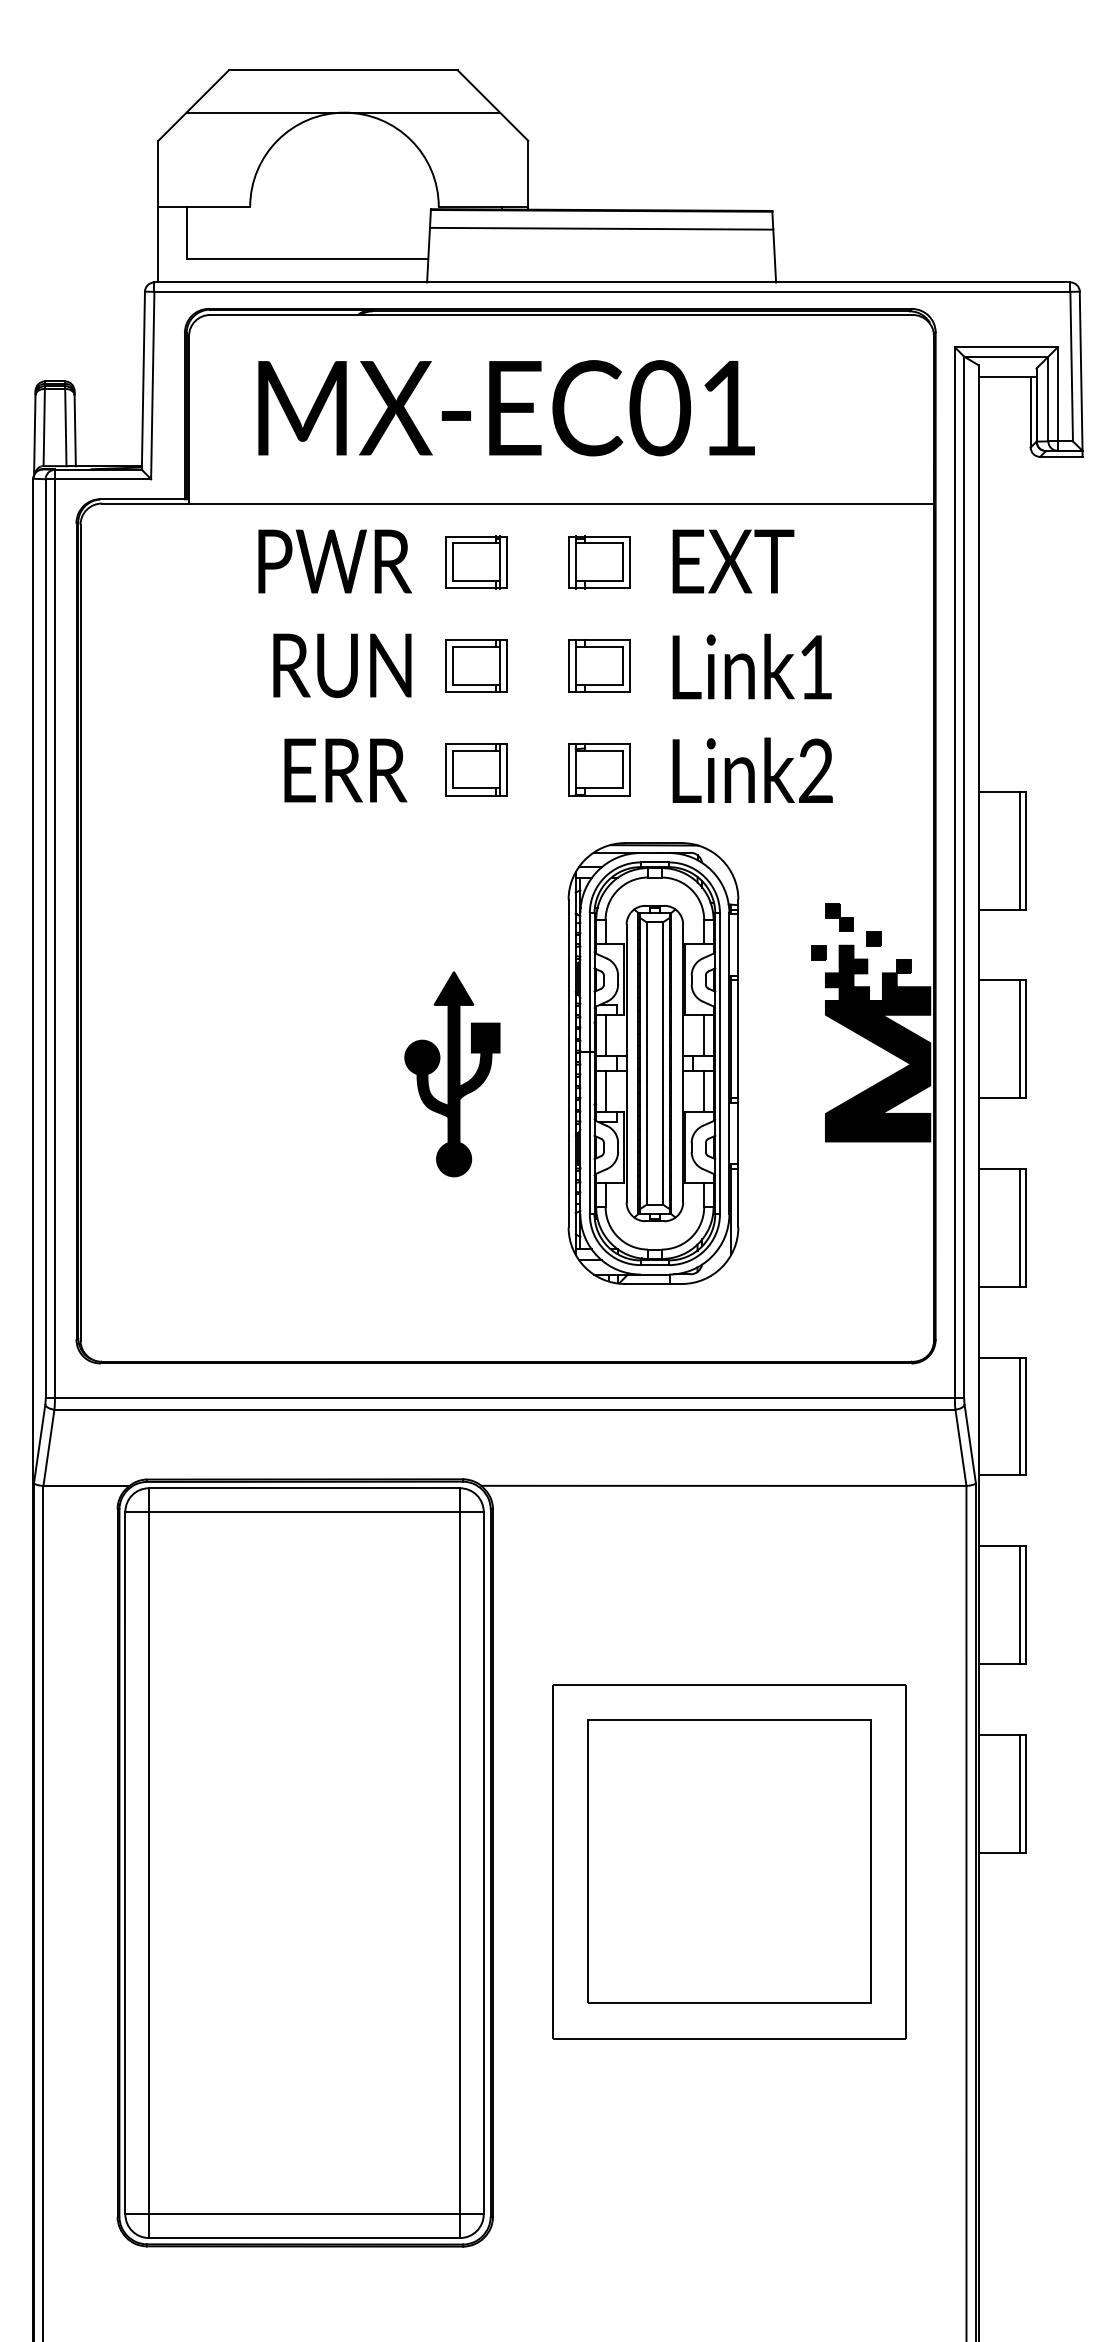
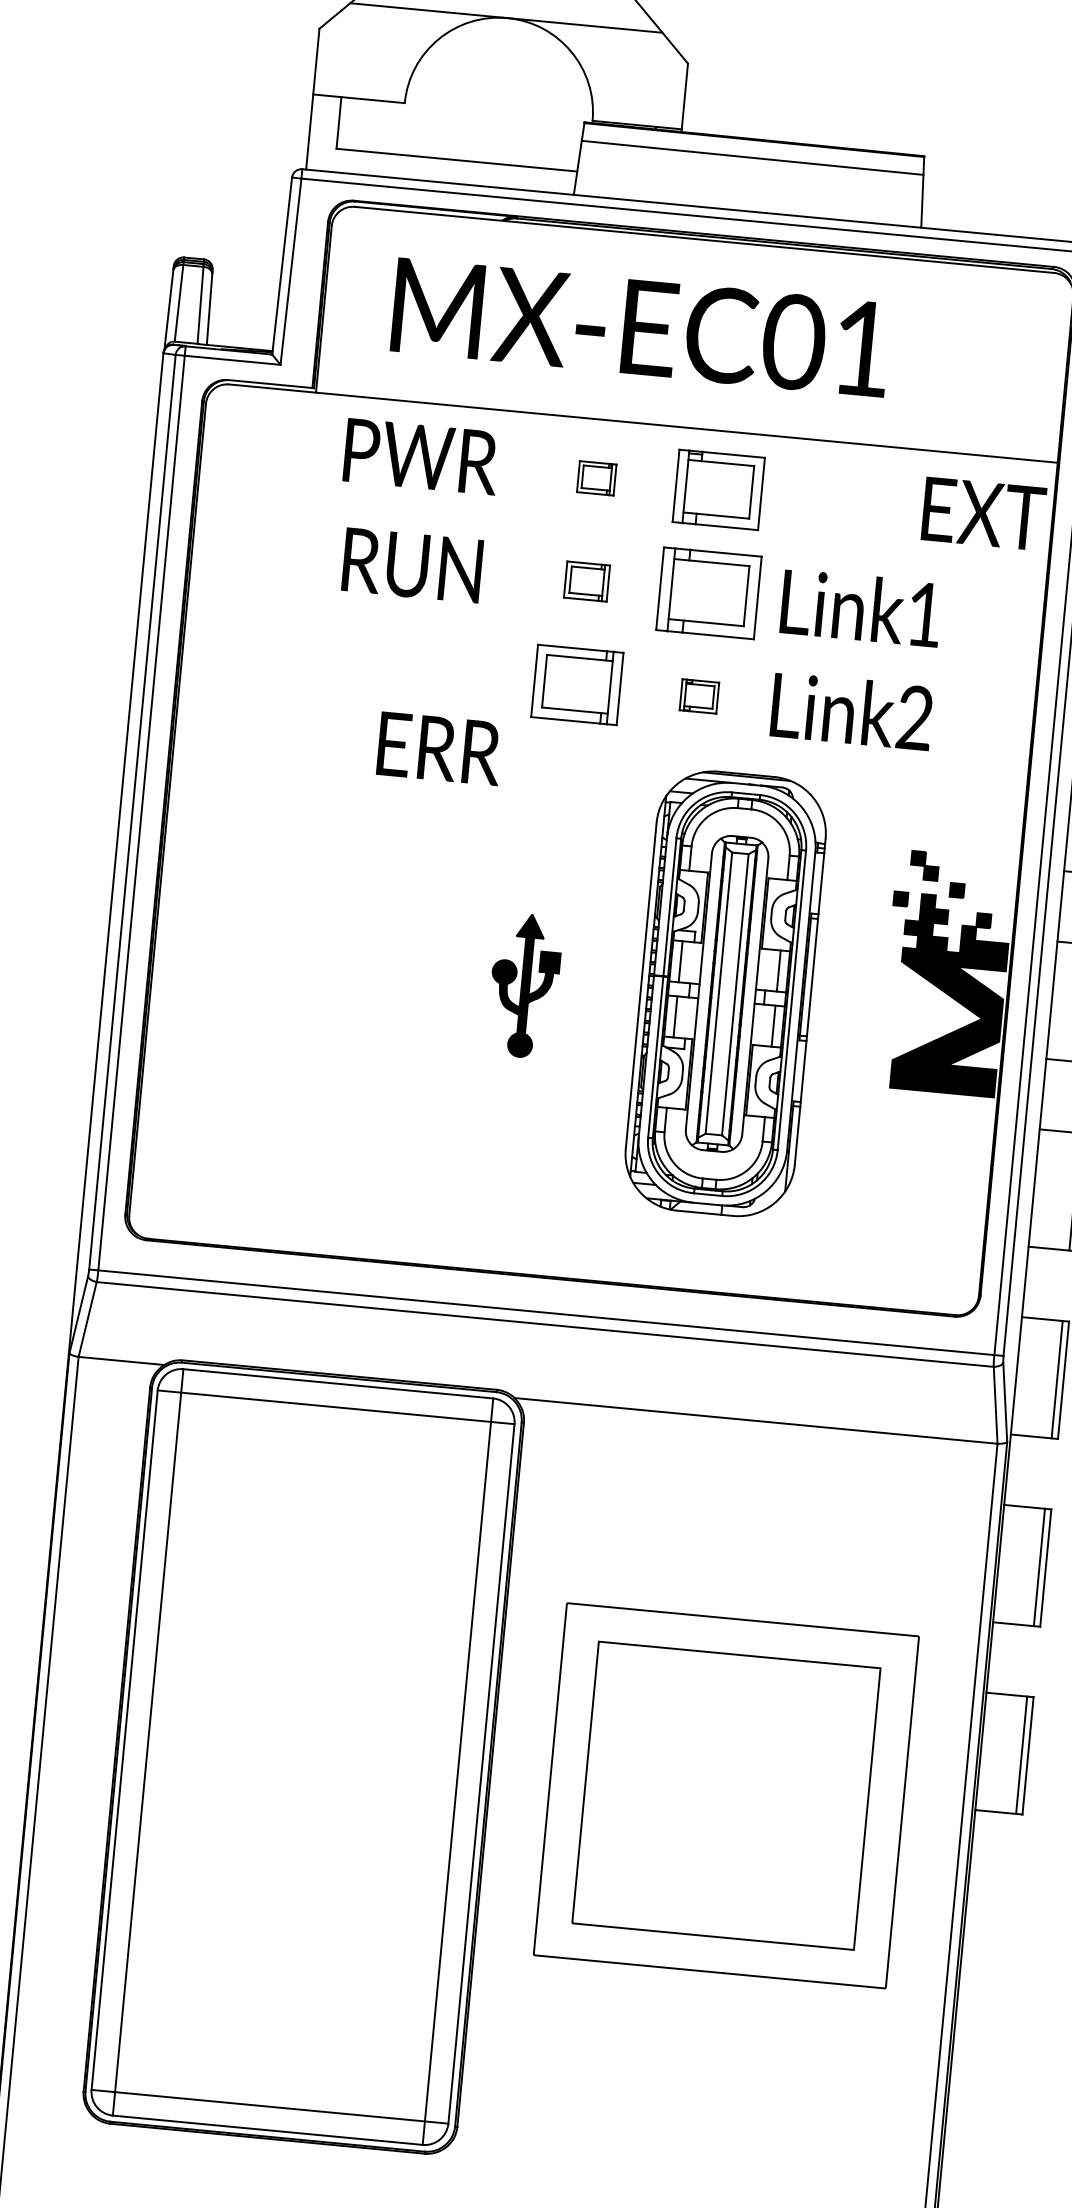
text: (334, 561) -> (420, 456), moved
text: (733, 561) -> (984, 513), moved
part: (476, 562) -> (596, 478), size x0.6
part: (599, 562) -> (719, 489), size x1.4
text: (342, 665) -> (412, 565), moved
part: (476, 665) -> (586, 580), size x0.7
part: (599, 665) -> (709, 592), size x1.6
part: (476, 769) -> (577, 684), size x1.4
part: (599, 769) -> (699, 696), size x0.6
text: (345, 770) -> (439, 748), moved
part: (452, 1074) -> (524, 985), size x0.7

